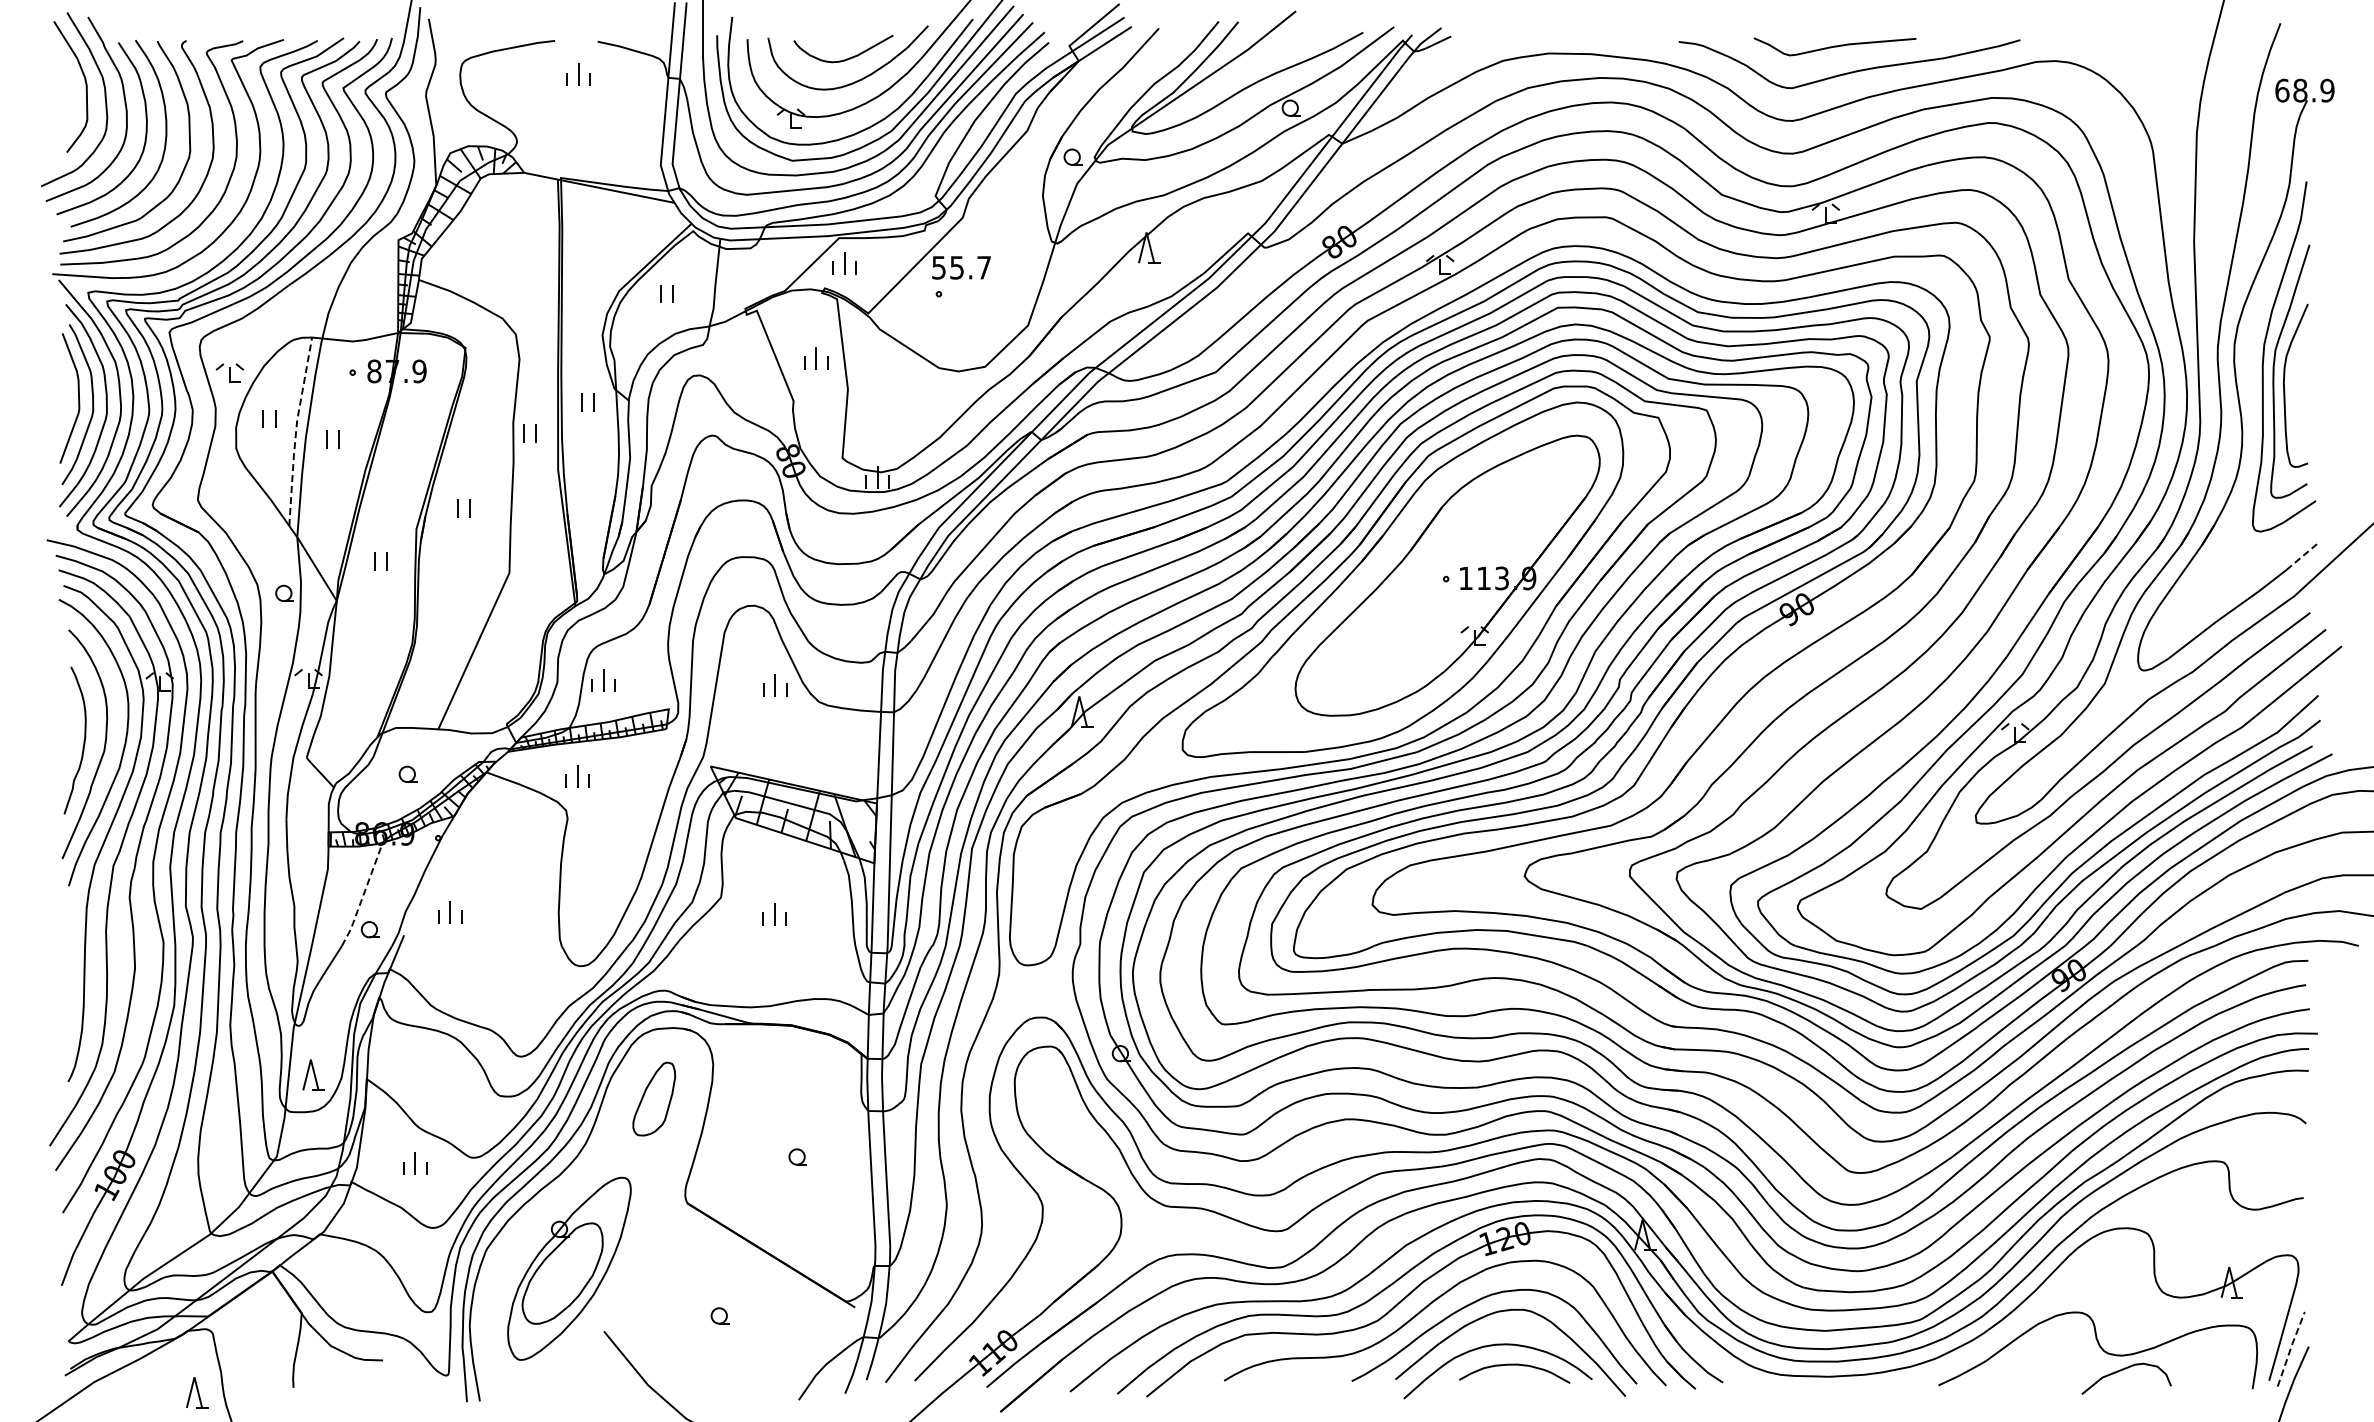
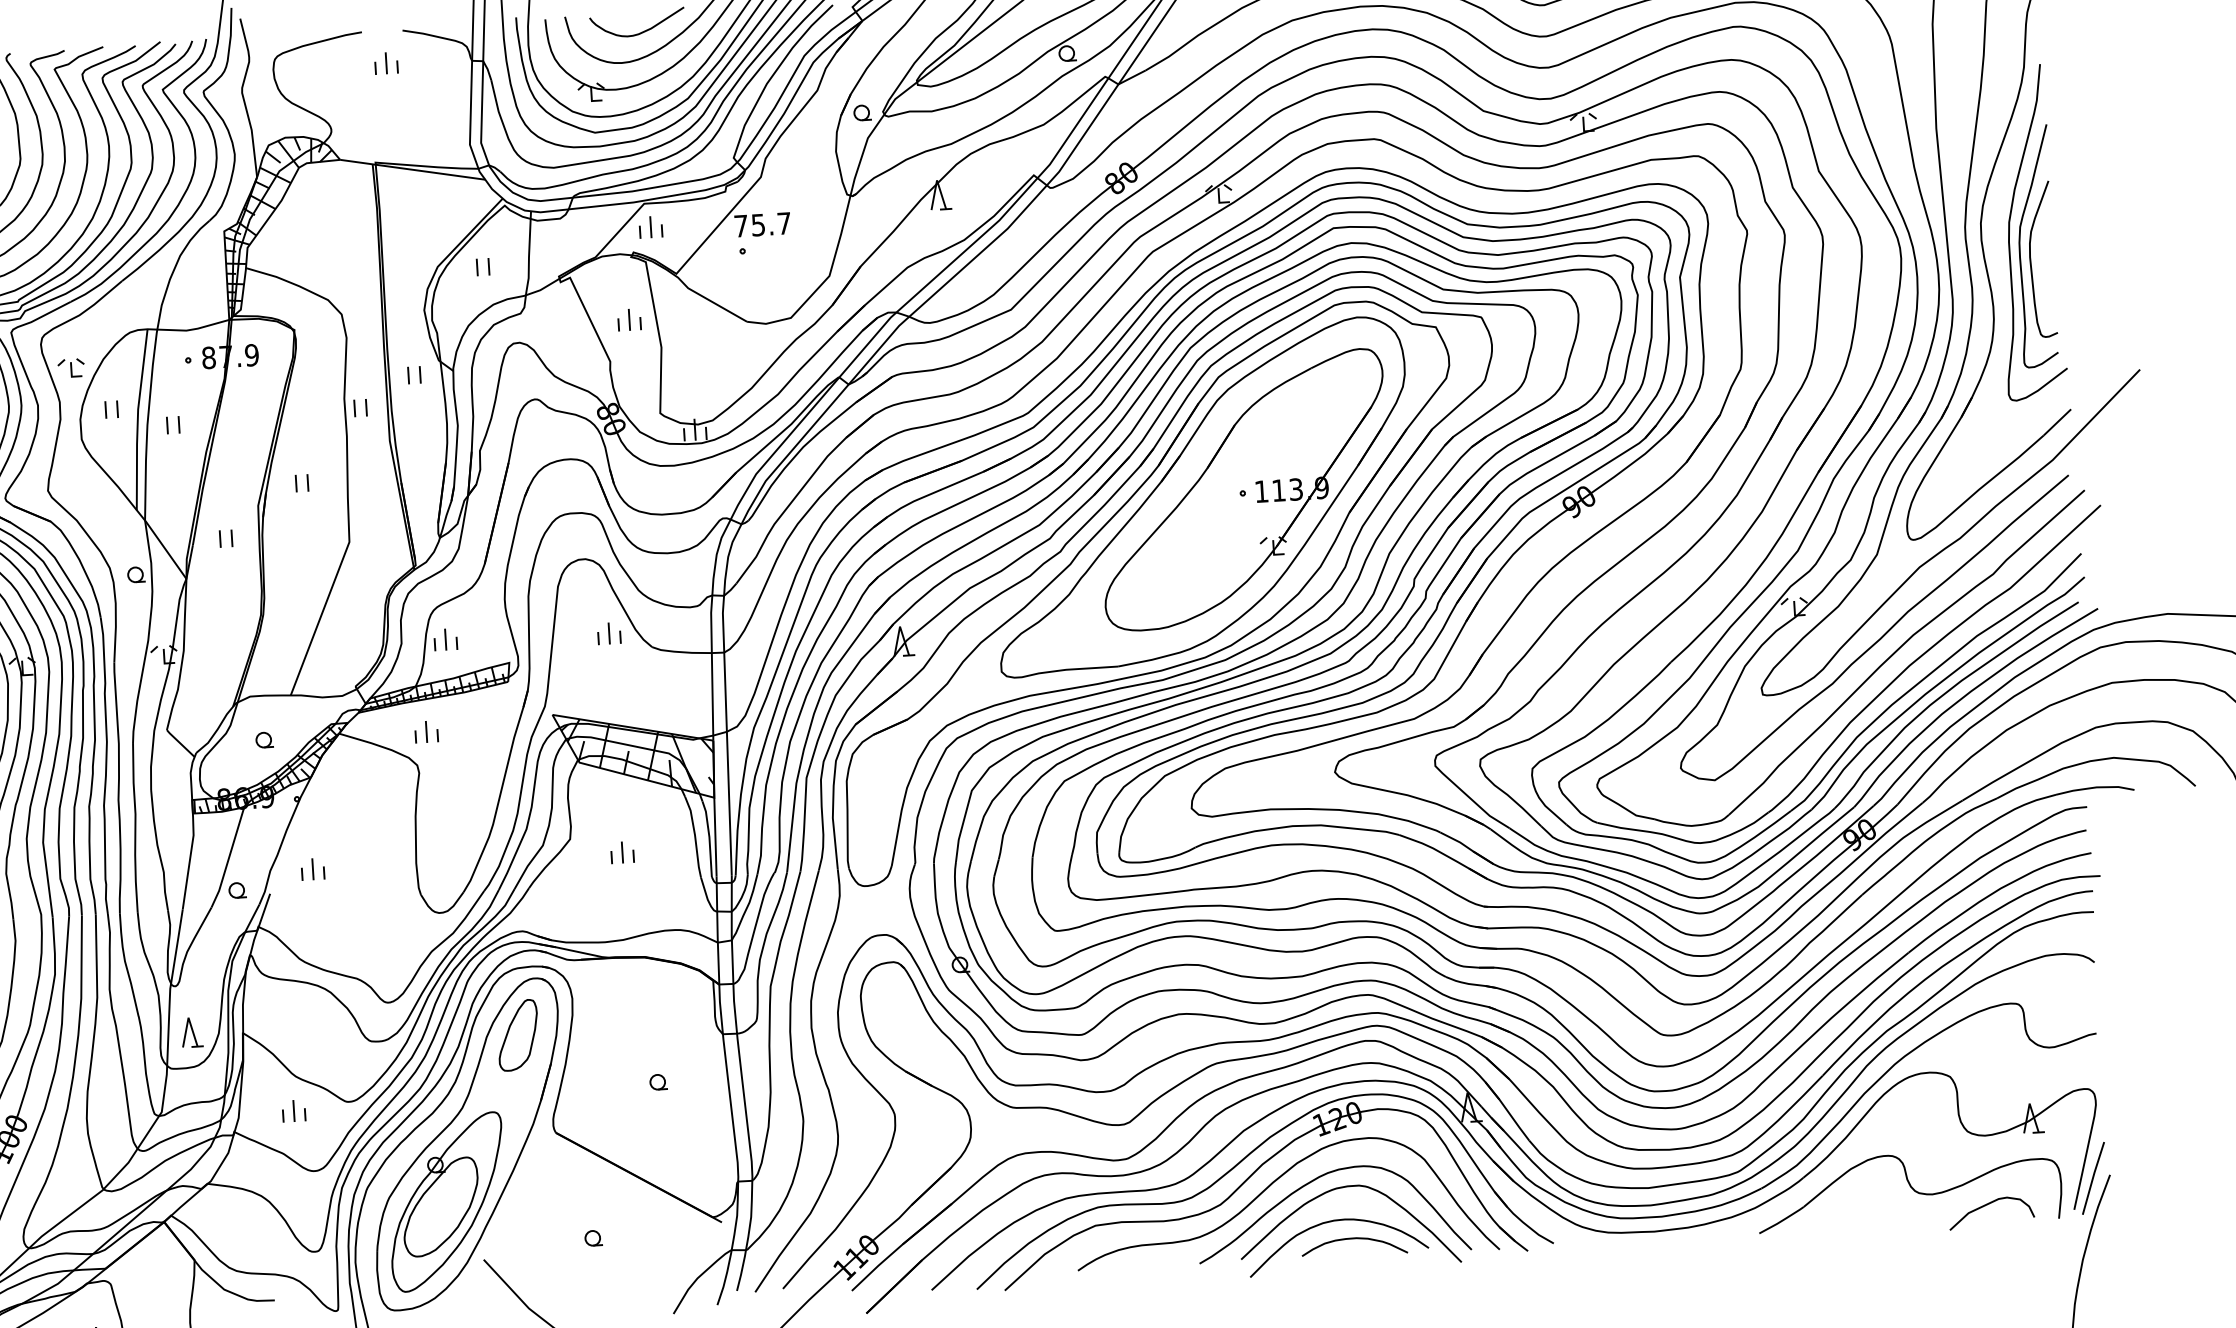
text: (938, 267) -> (740, 225), 55.7 -> 75.7
line: (296, 431) -> (138, 419), dashed -> solid
line: (2301, 556) -> (2057, 421), dashed -> solid
line: (363, 894) -> (229, 857), dashed -> solid
part: (594, 1209) -> (467, 1144), added
line: (2291, 1347) -> (2093, 1176), dashed -> solid
curve: (2123, 1370) -> (1988, 1205), moved

